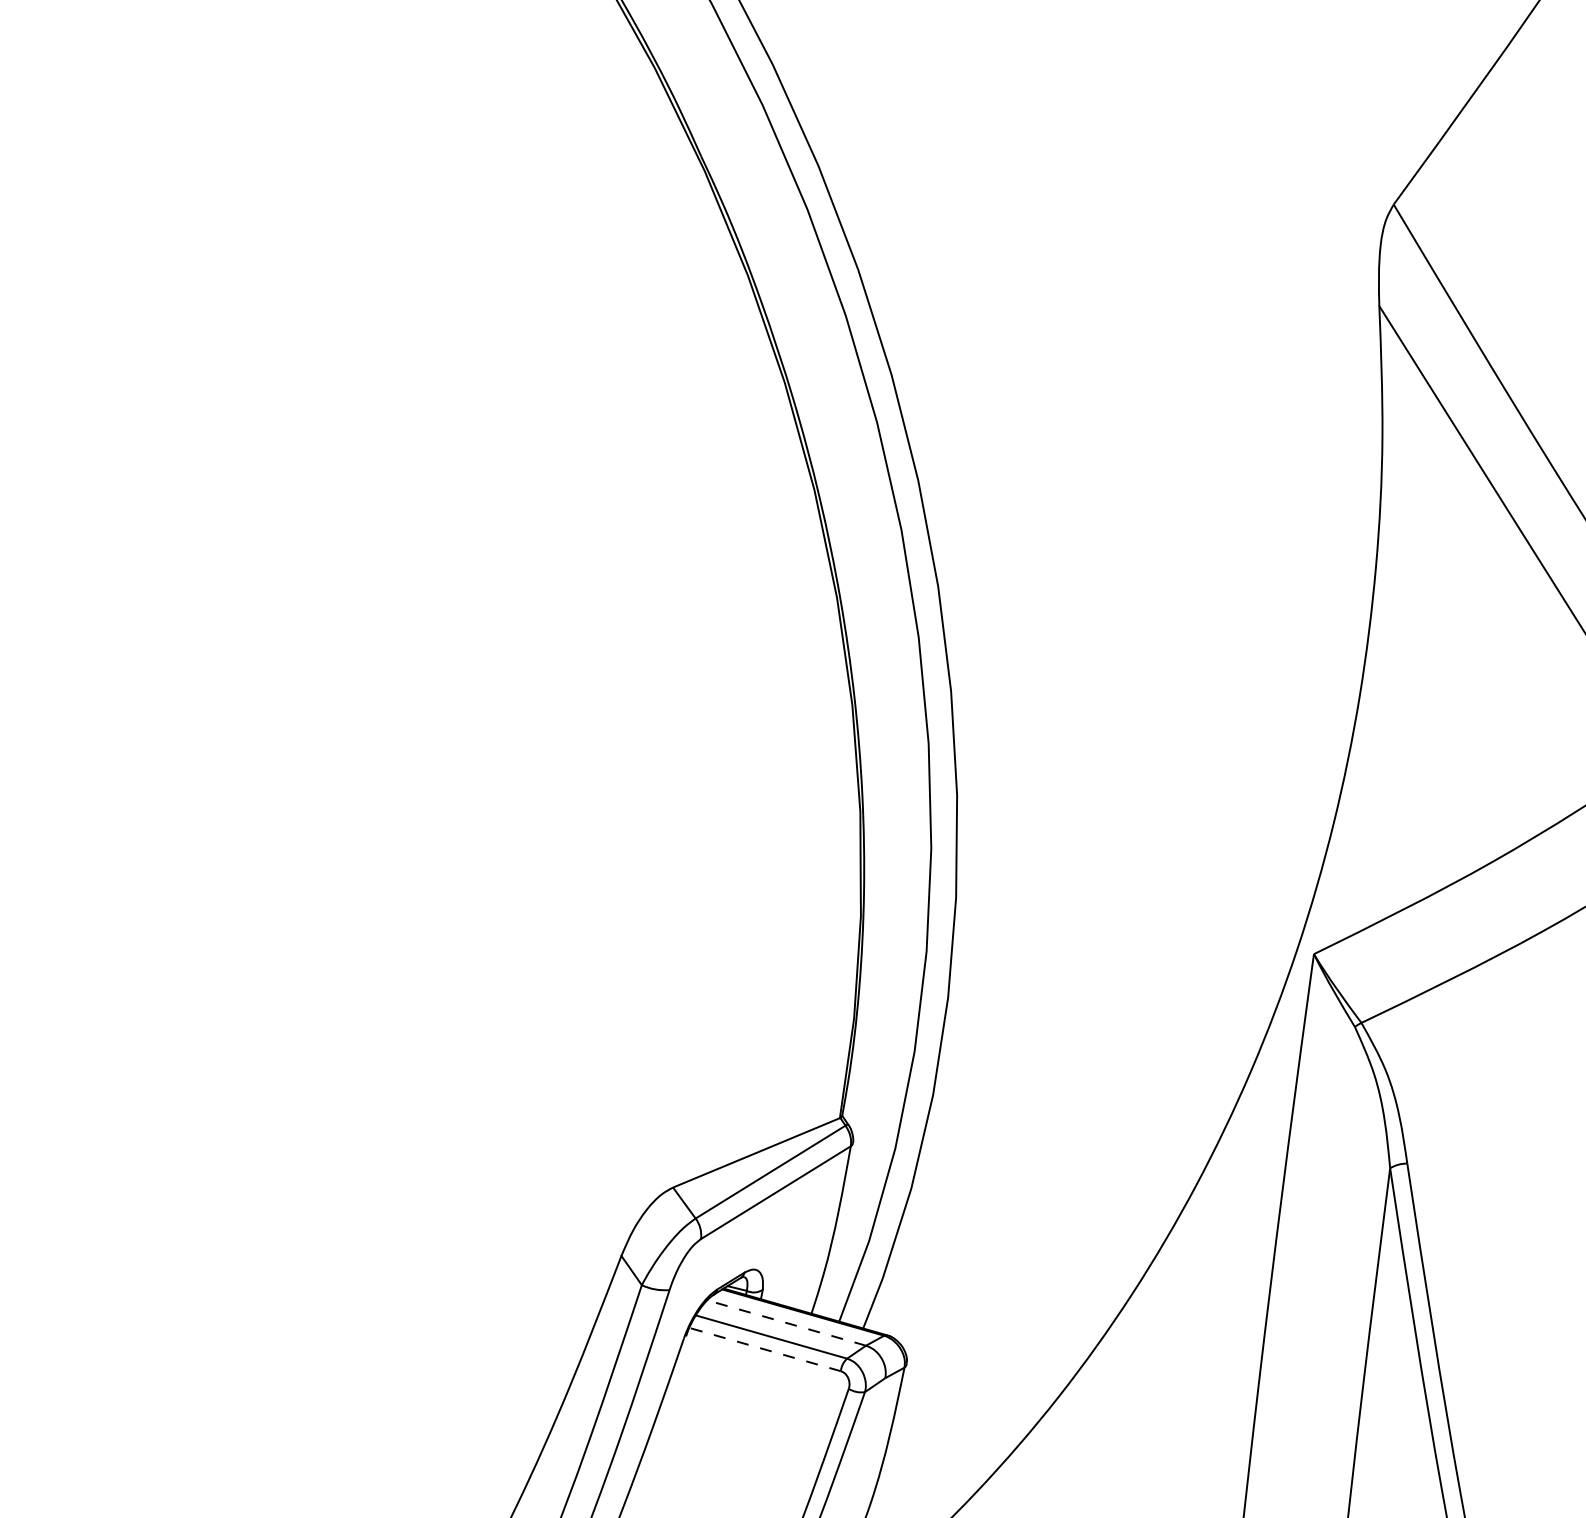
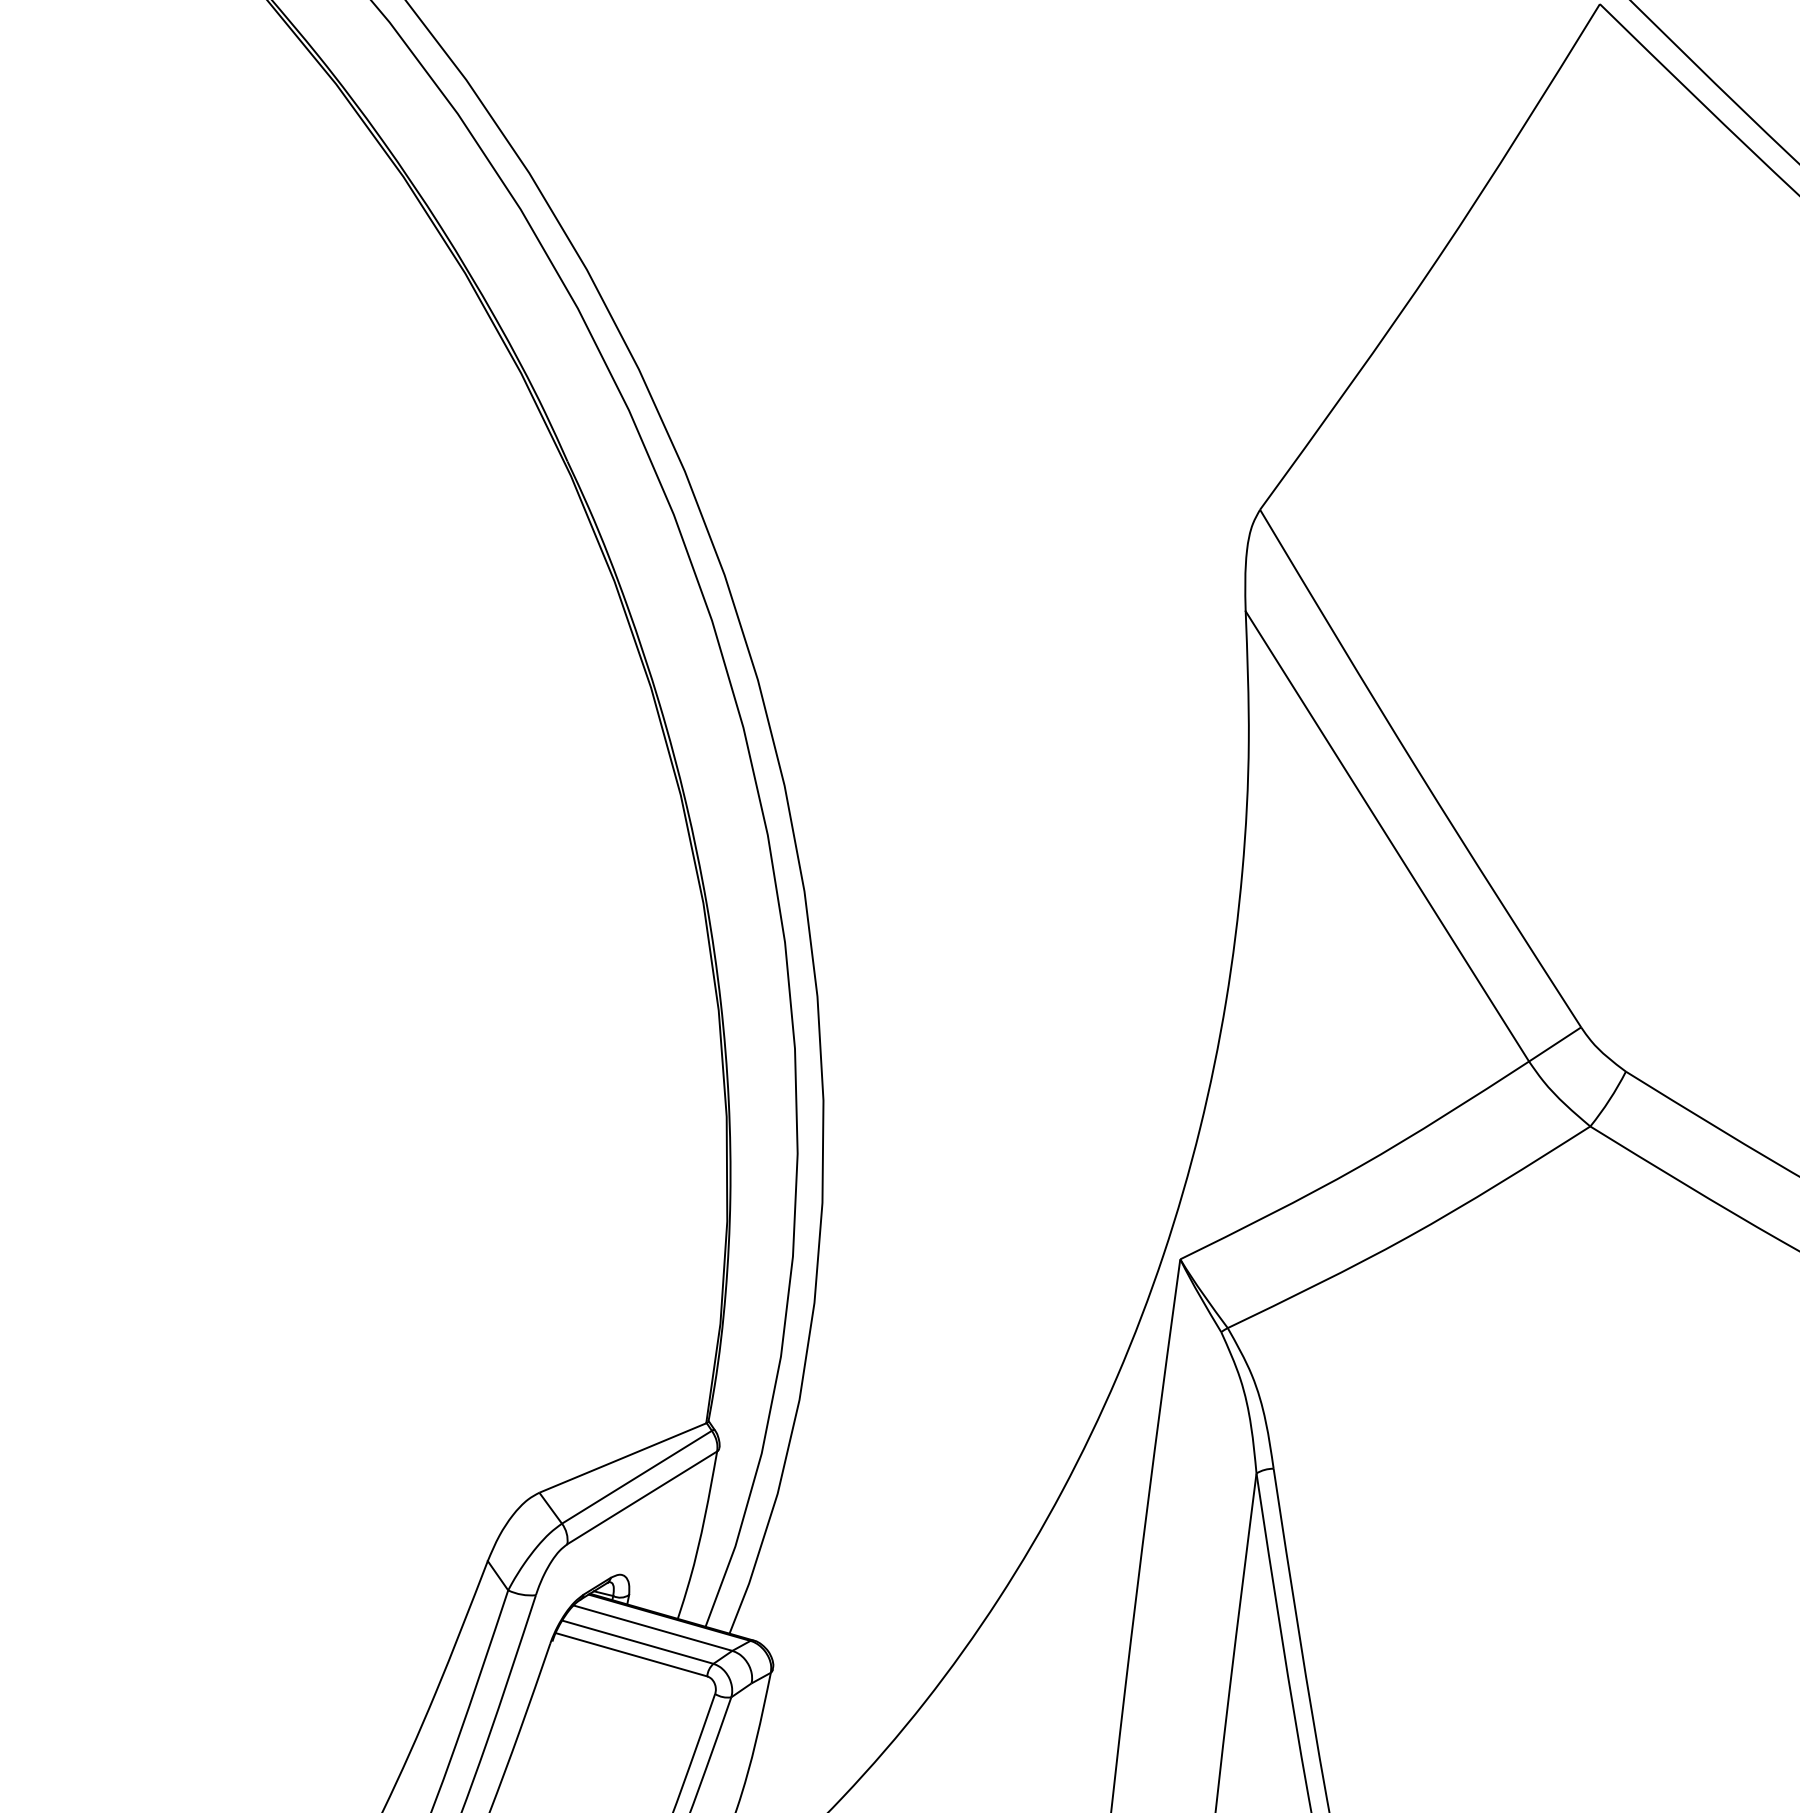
line: (787, 1323) -> (653, 1628), dashed -> solid
line: (765, 1349) -> (631, 1654), dashed -> solid

